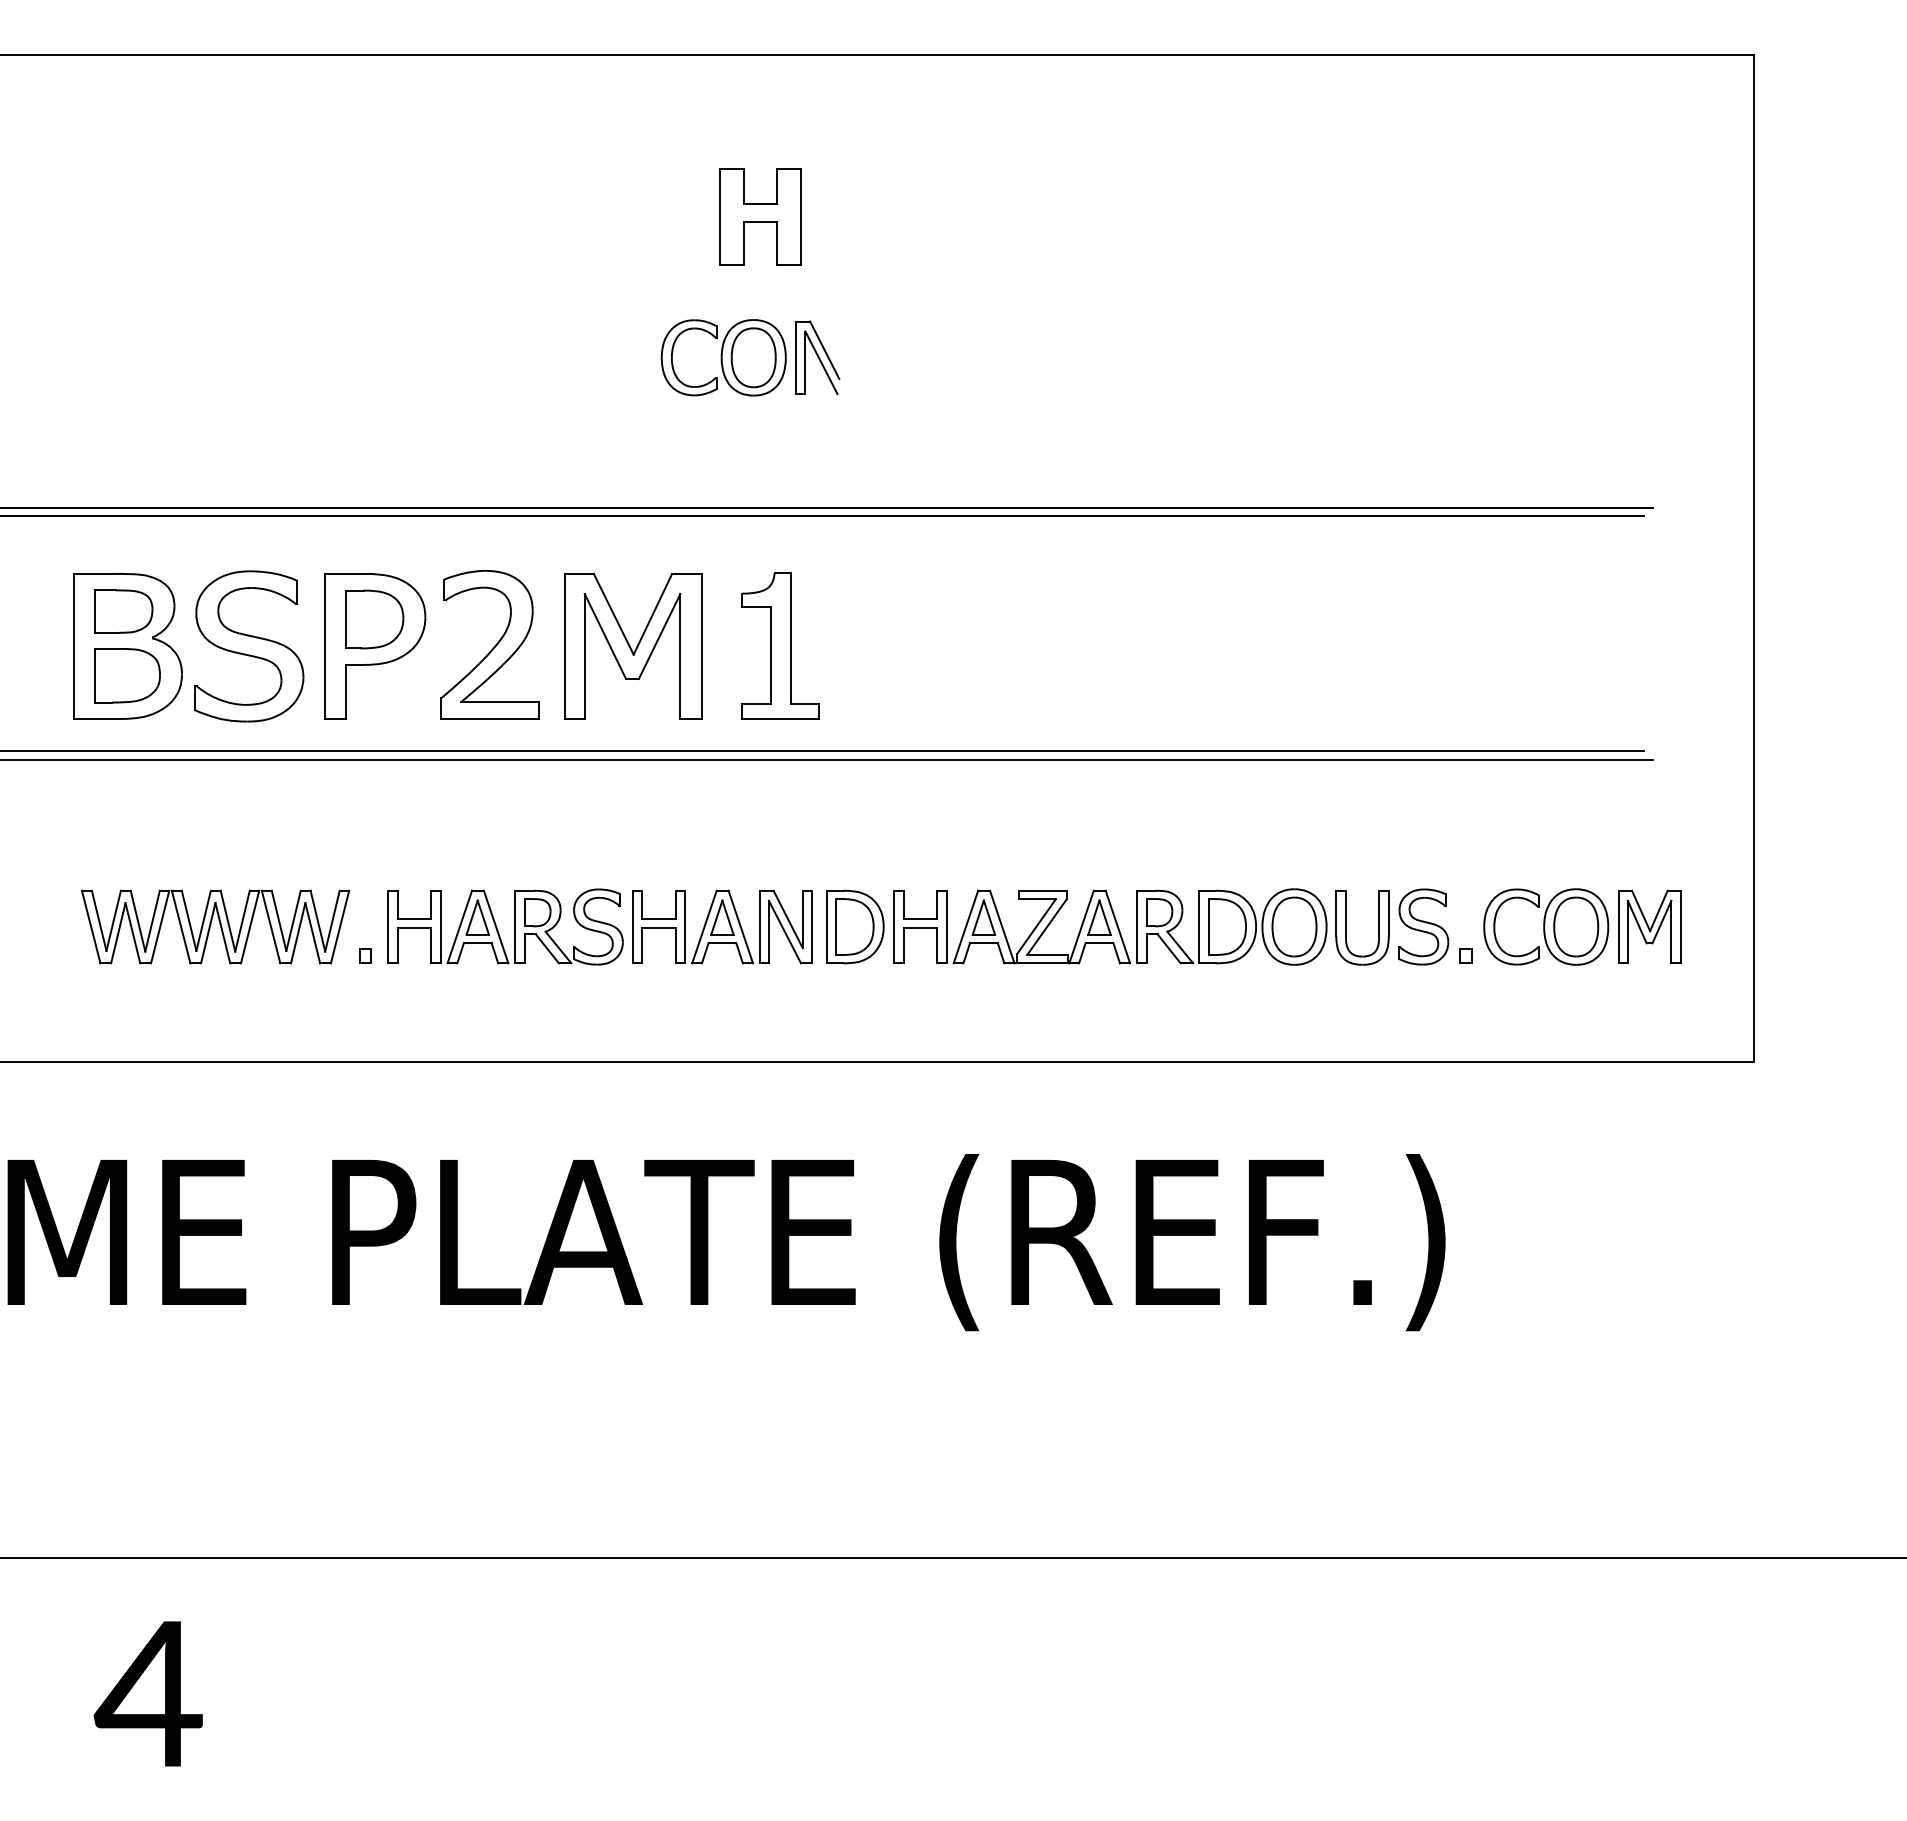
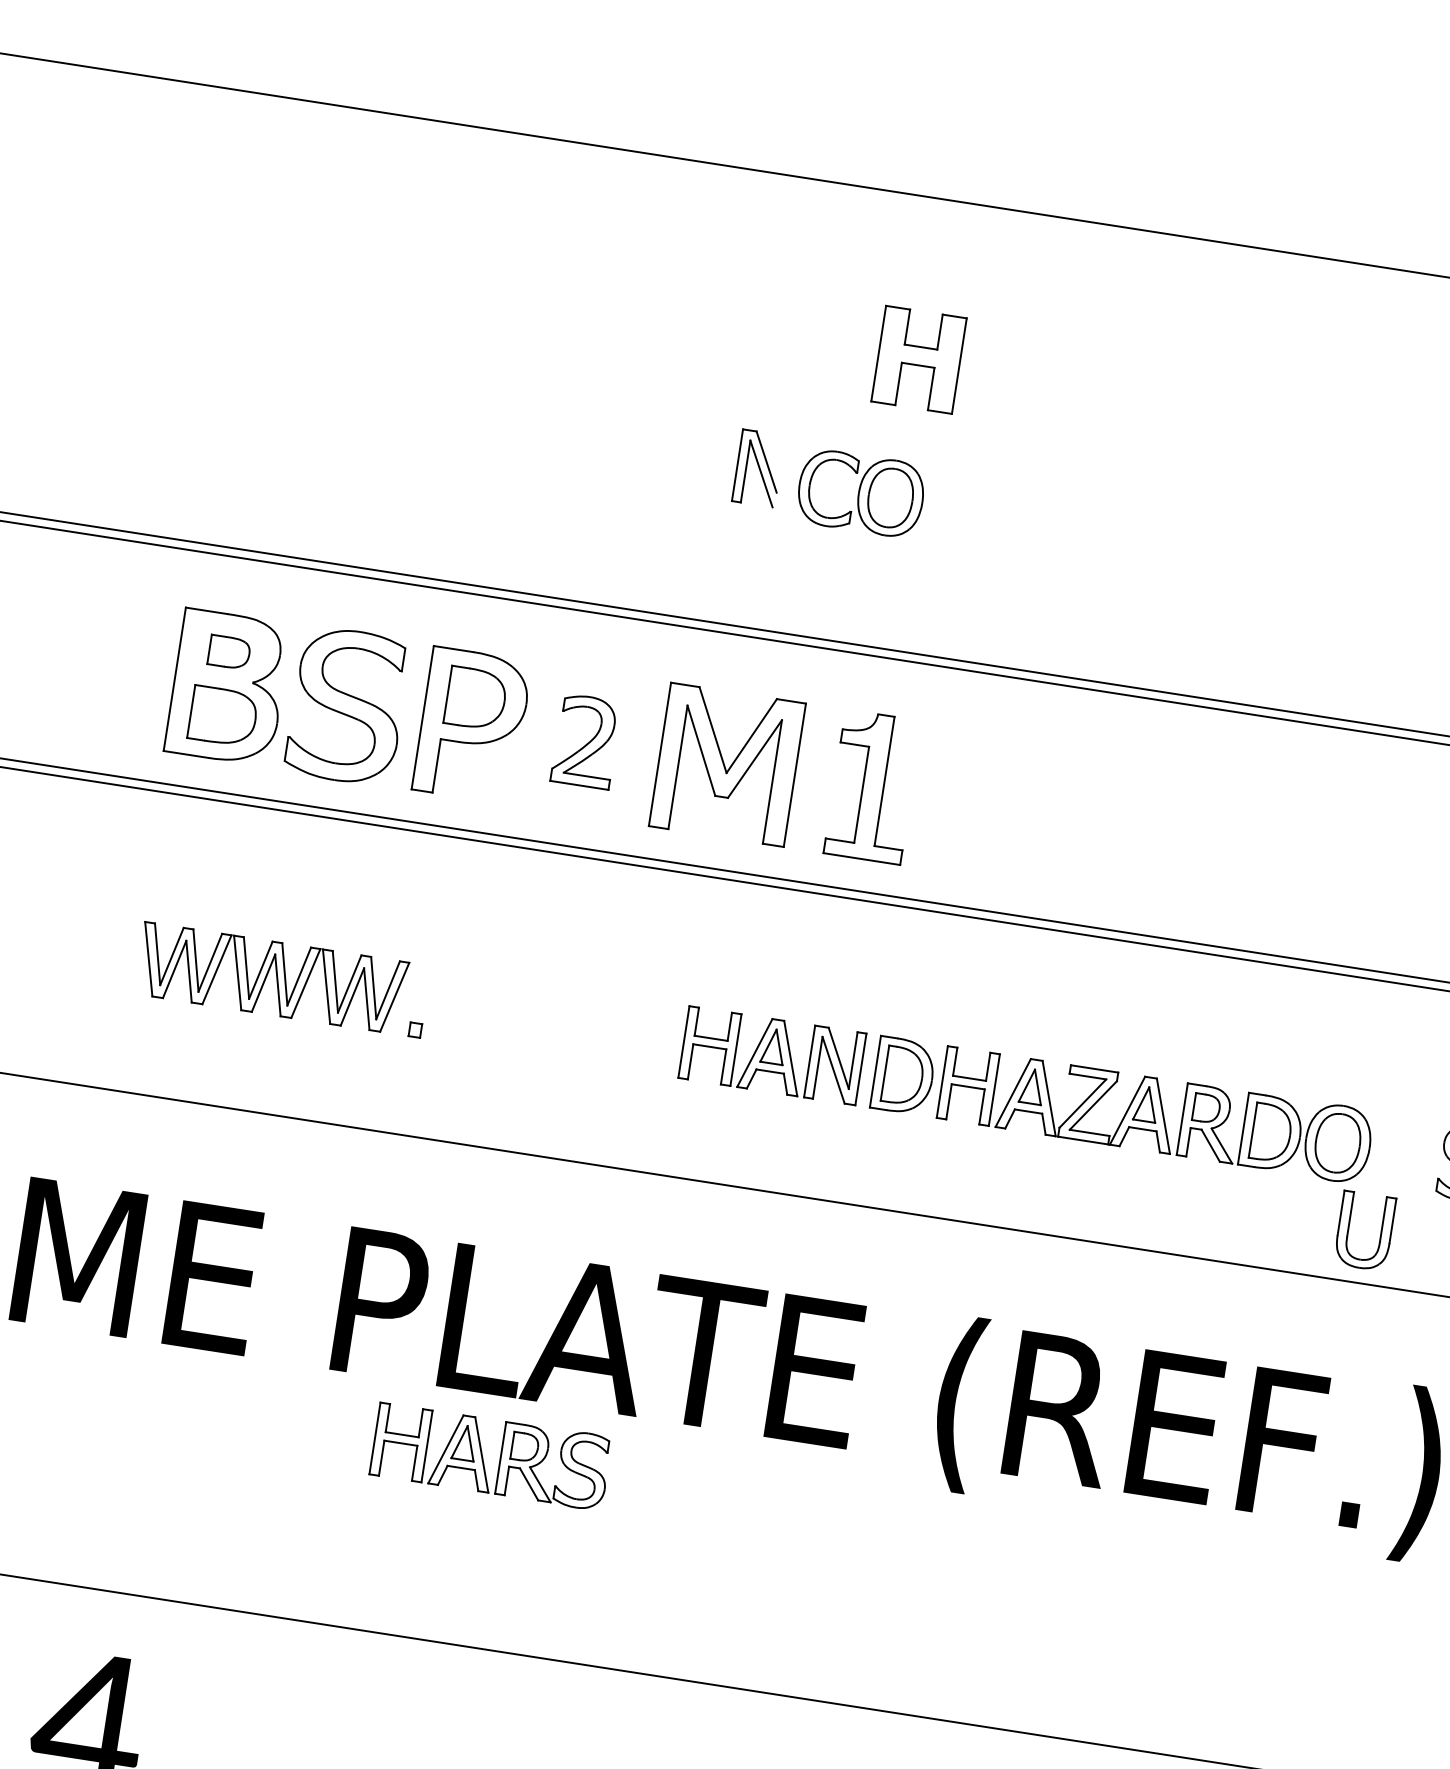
part: (817, 357) -> (758, 468), moved
part: (123, 611) -> (228, 652), size x0.7
part: (489, 644) -> (585, 740), size x0.6
part: (497, 927) -> (483, 1455), moved
part: (1346, 927) -> (1349, 1228), moved

